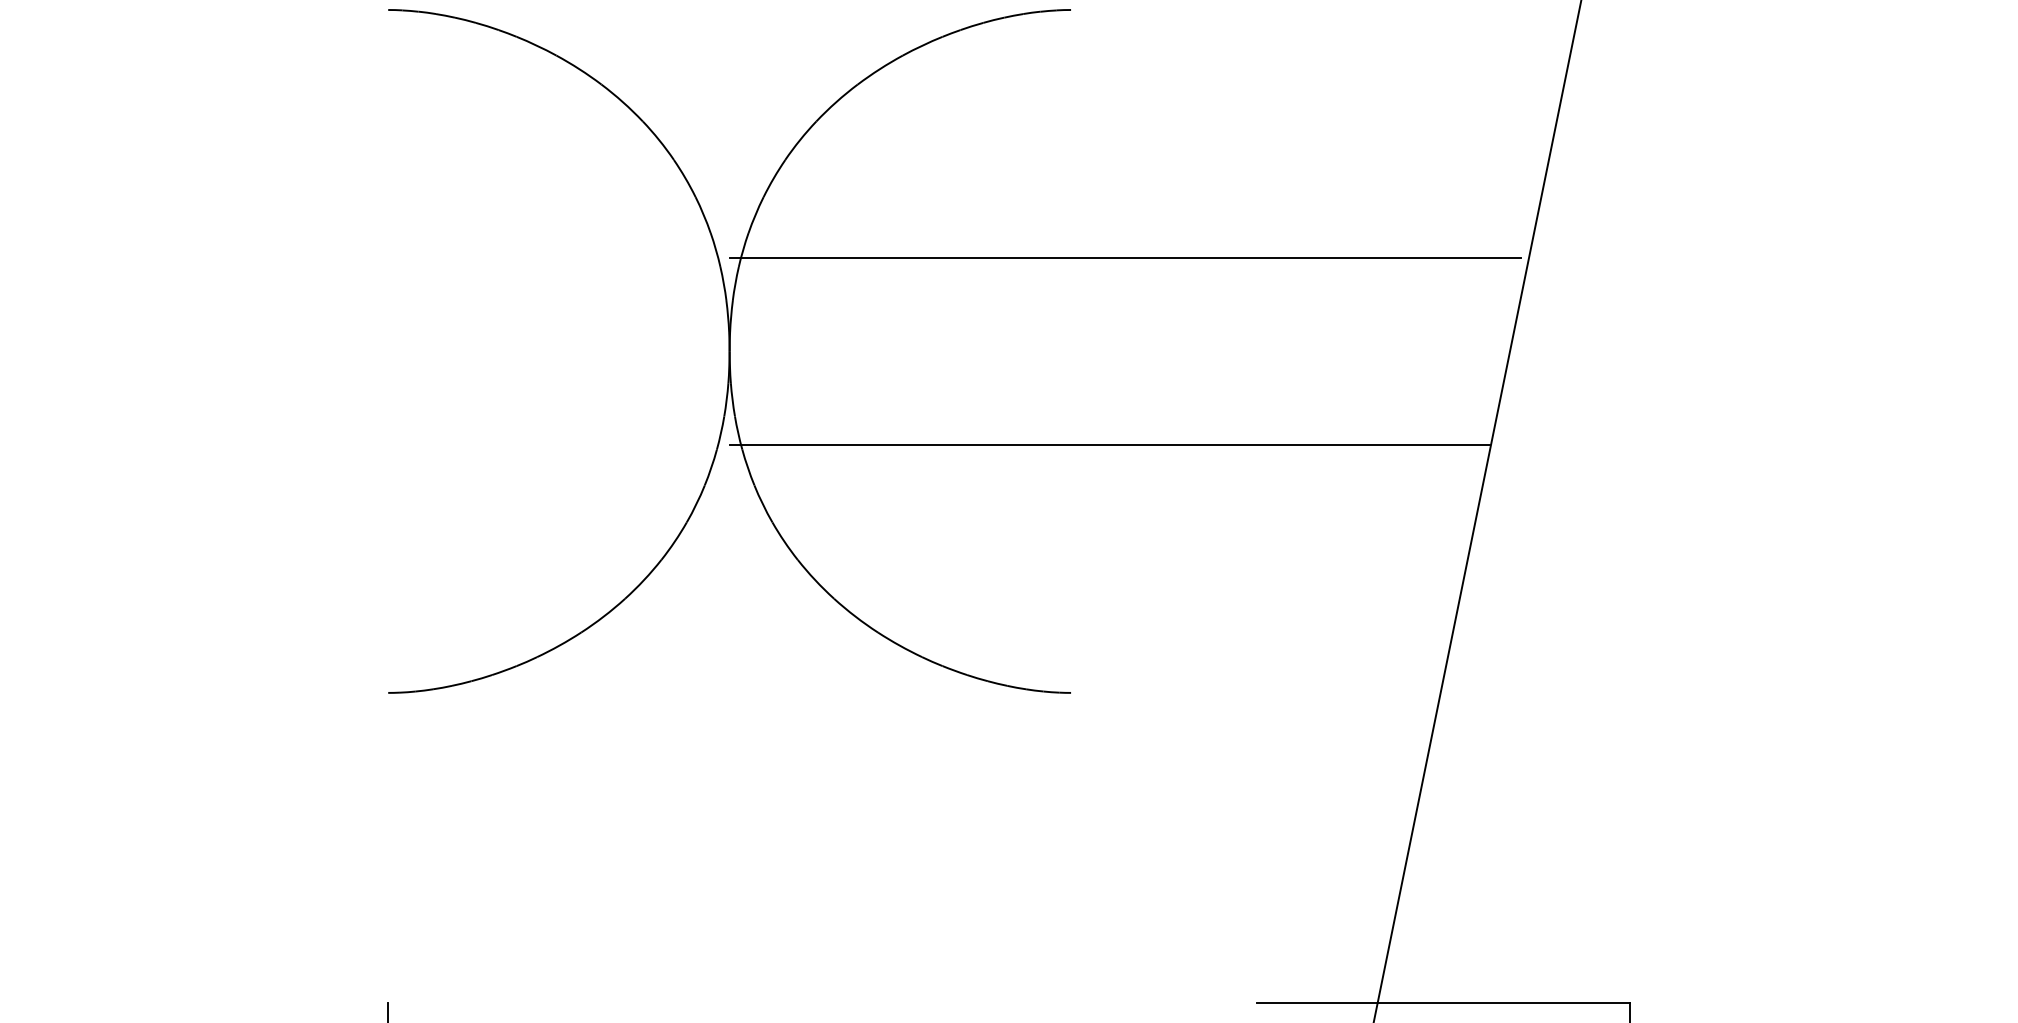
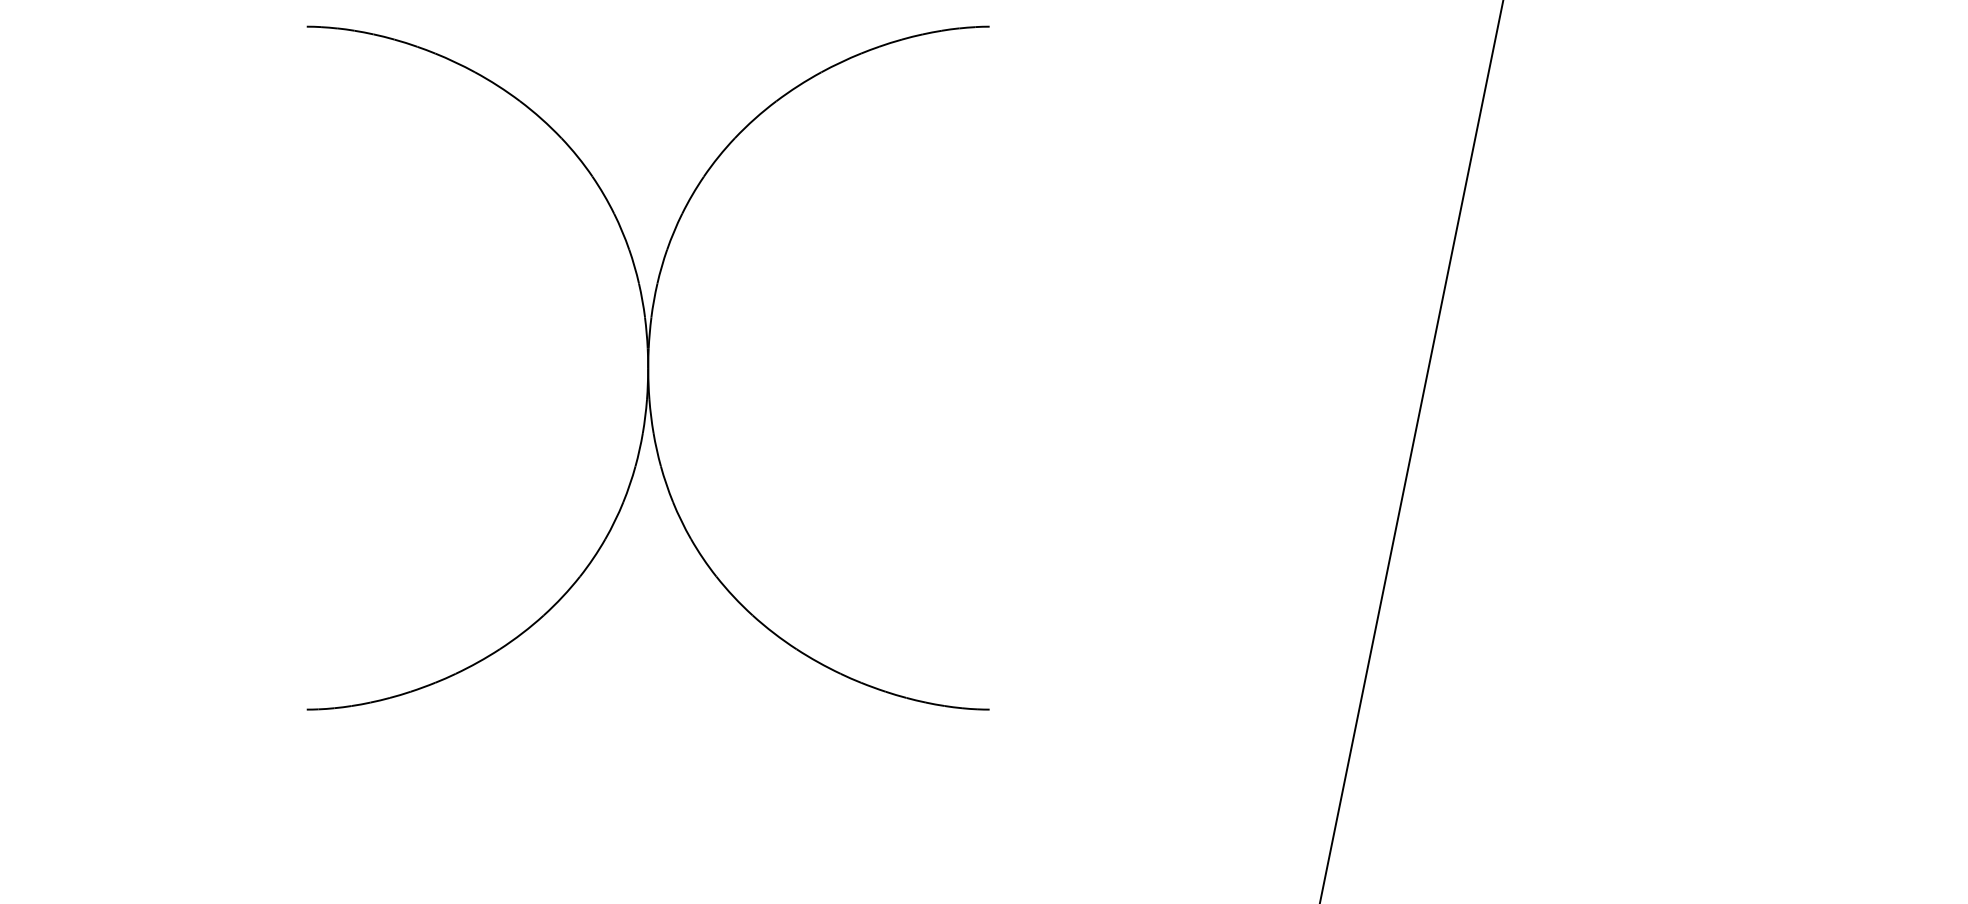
line: (1125, 258) -> (1044, 275), removed
line: (1109, 444) -> (1028, 461), removed

